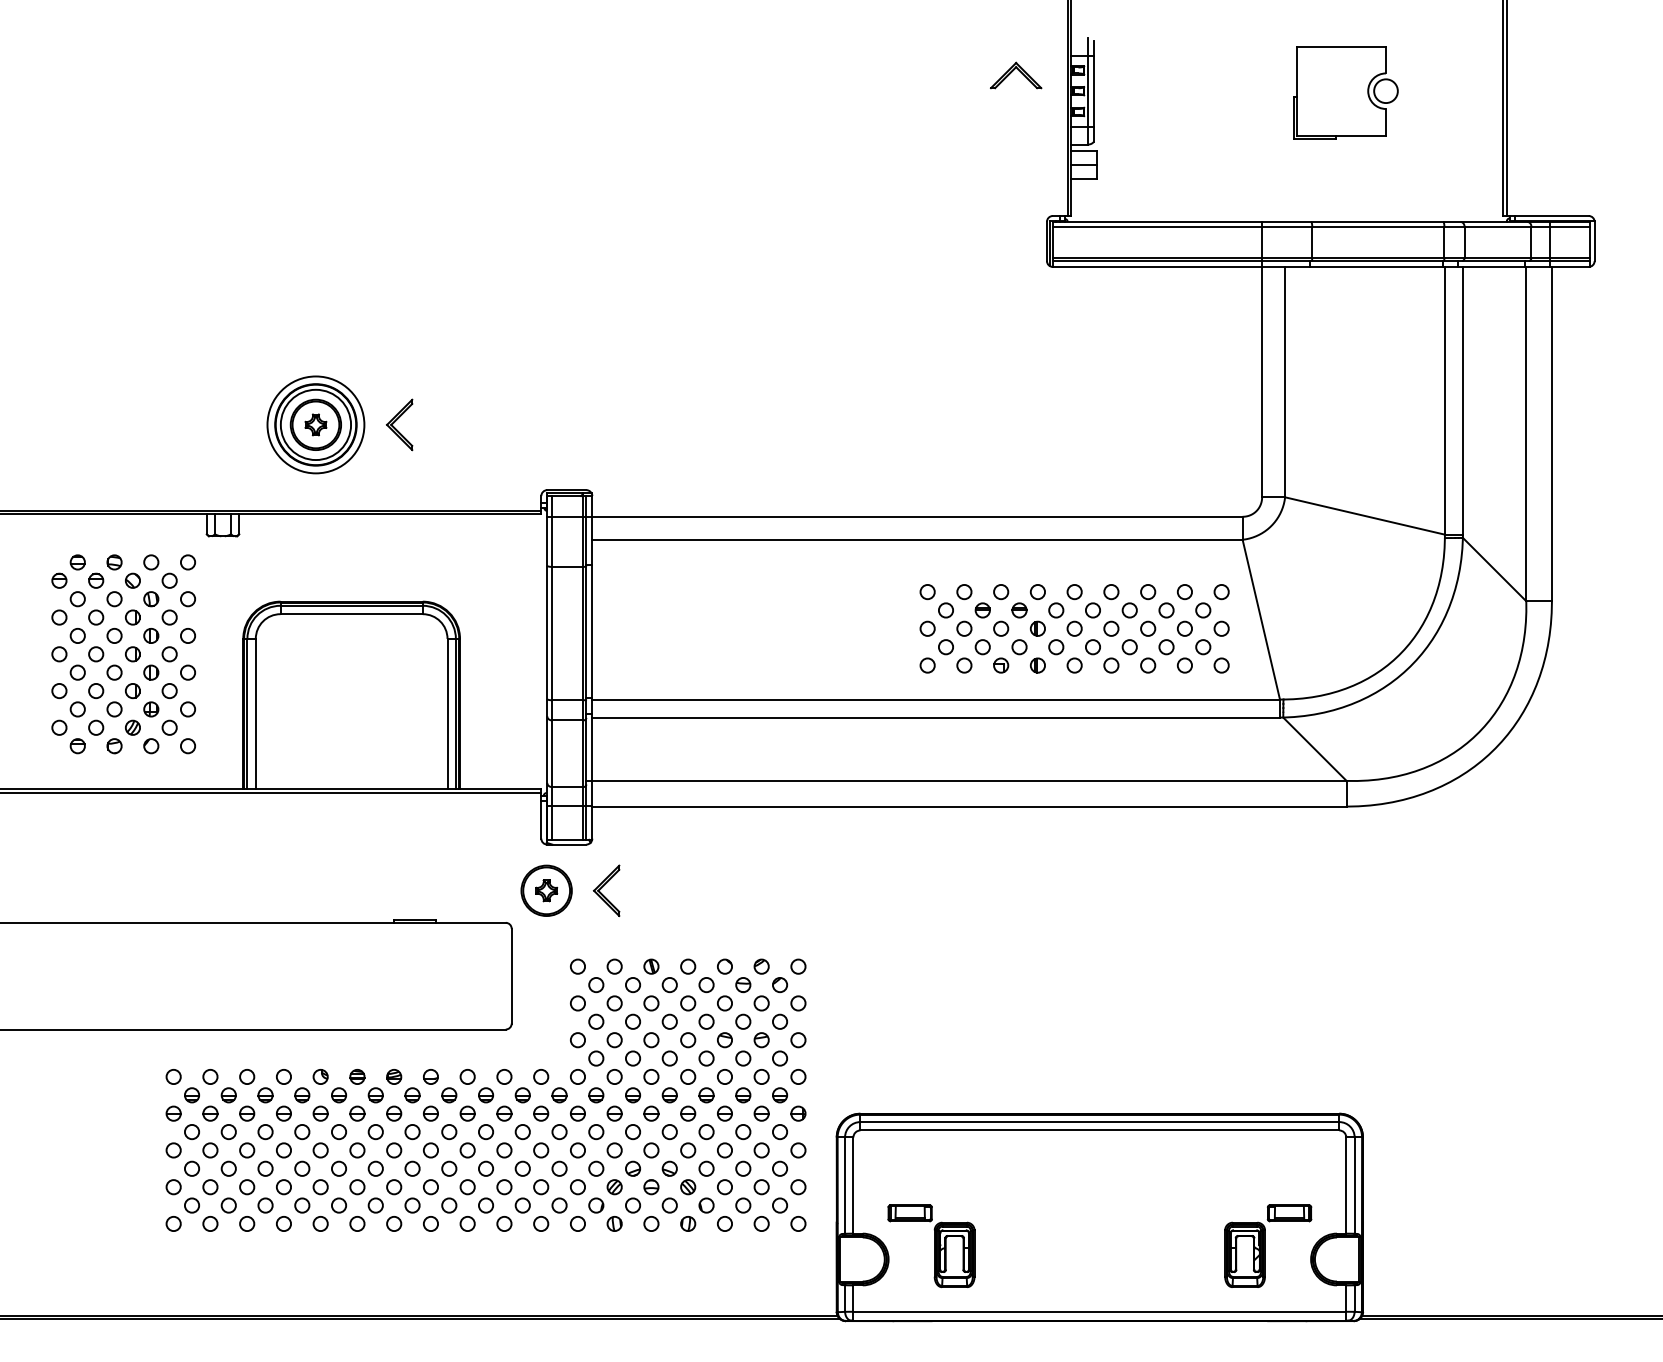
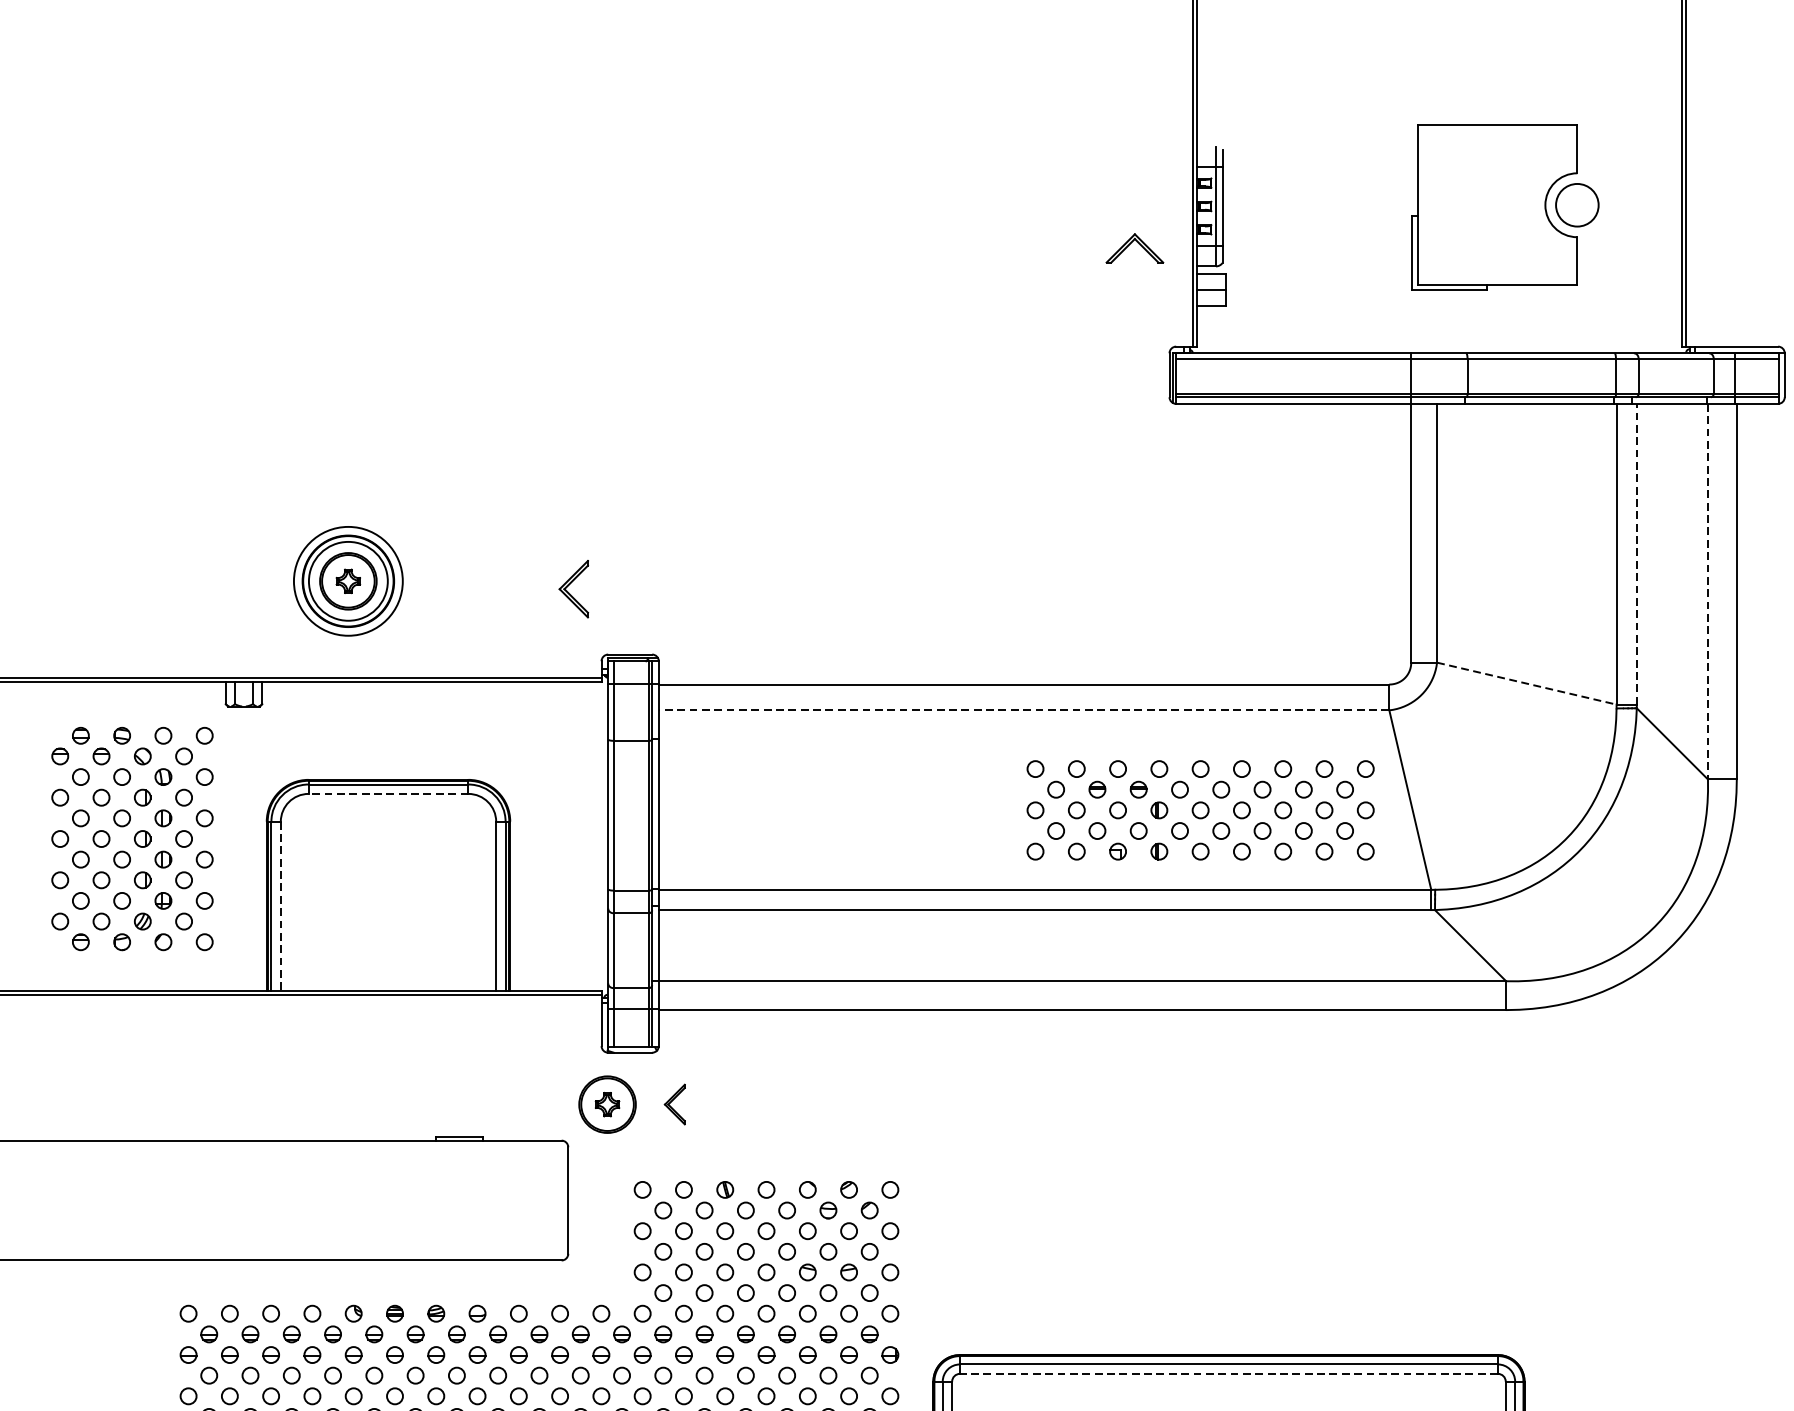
part: (1016, 75) -> (1135, 248), moved
part: (1345, 92) -> (1504, 207), size x1.6
line: (1462, 400) -> (1636, 553), solid -> dashed
part: (399, 424) -> (573, 588), moved
line: (1526, 434) -> (1708, 592), solid -> dashed
line: (1365, 516) -> (1527, 684), solid -> dashed
line: (916, 539) -> (1022, 710), solid -> dashed
line: (351, 614) -> (388, 794), solid -> dashed
line: (255, 714) -> (280, 906), solid -> dashed
part: (606, 890) -> (674, 1104), size x0.7
line: (1099, 1130) -> (1228, 1373), solid -> dashed

